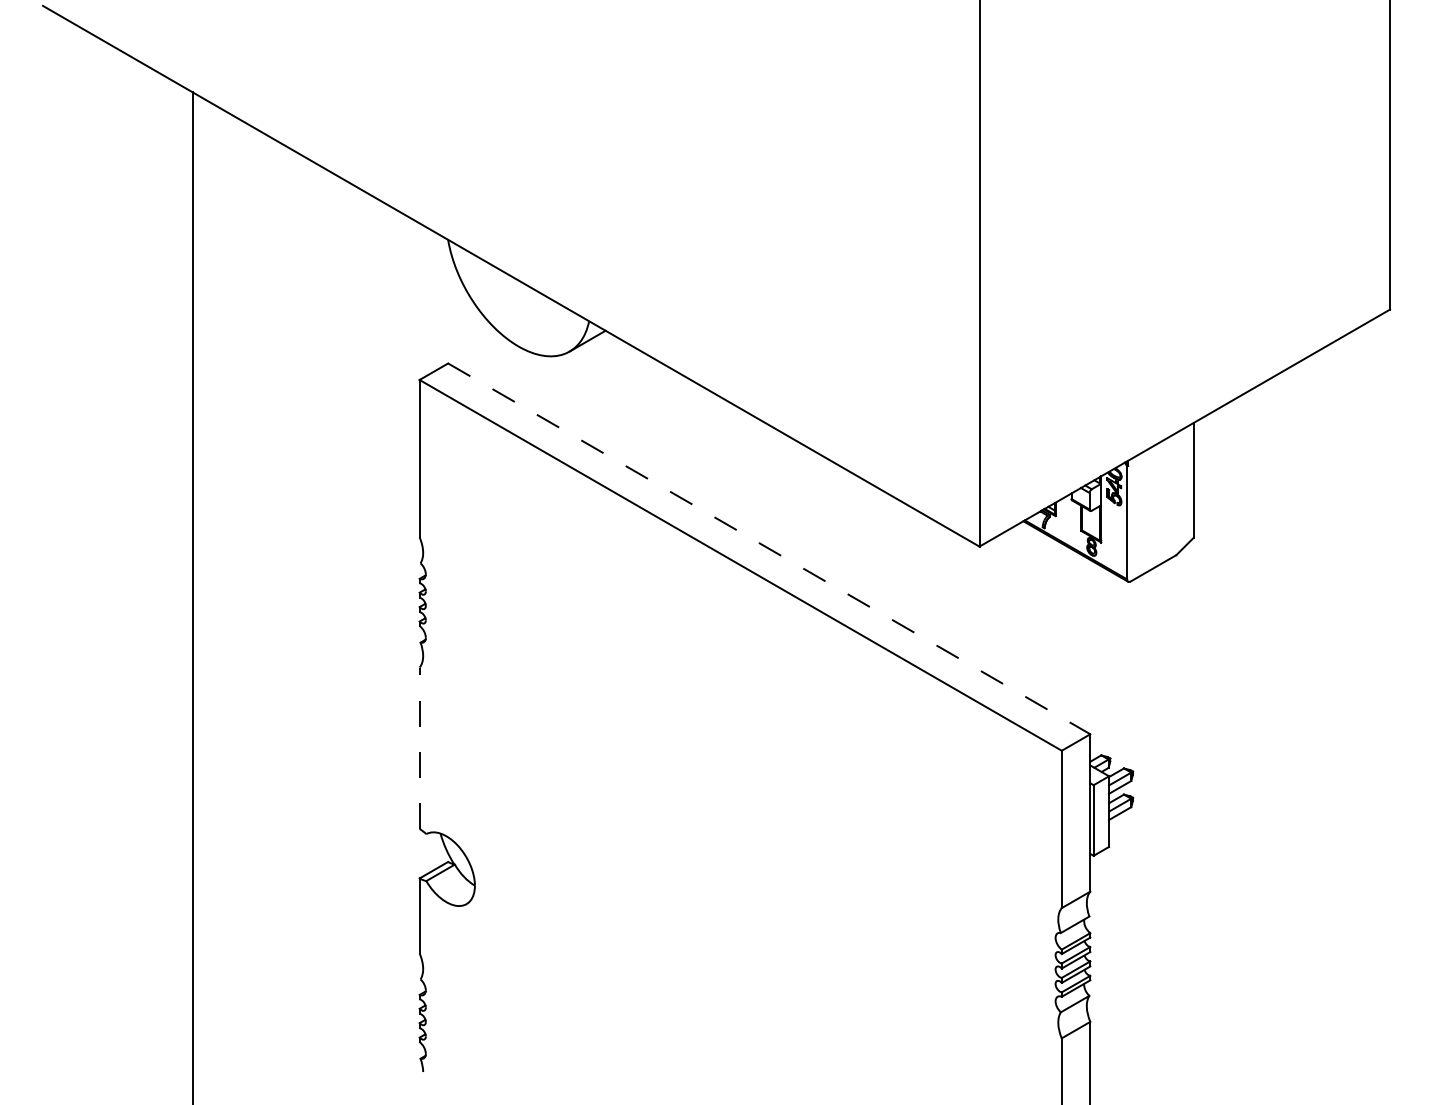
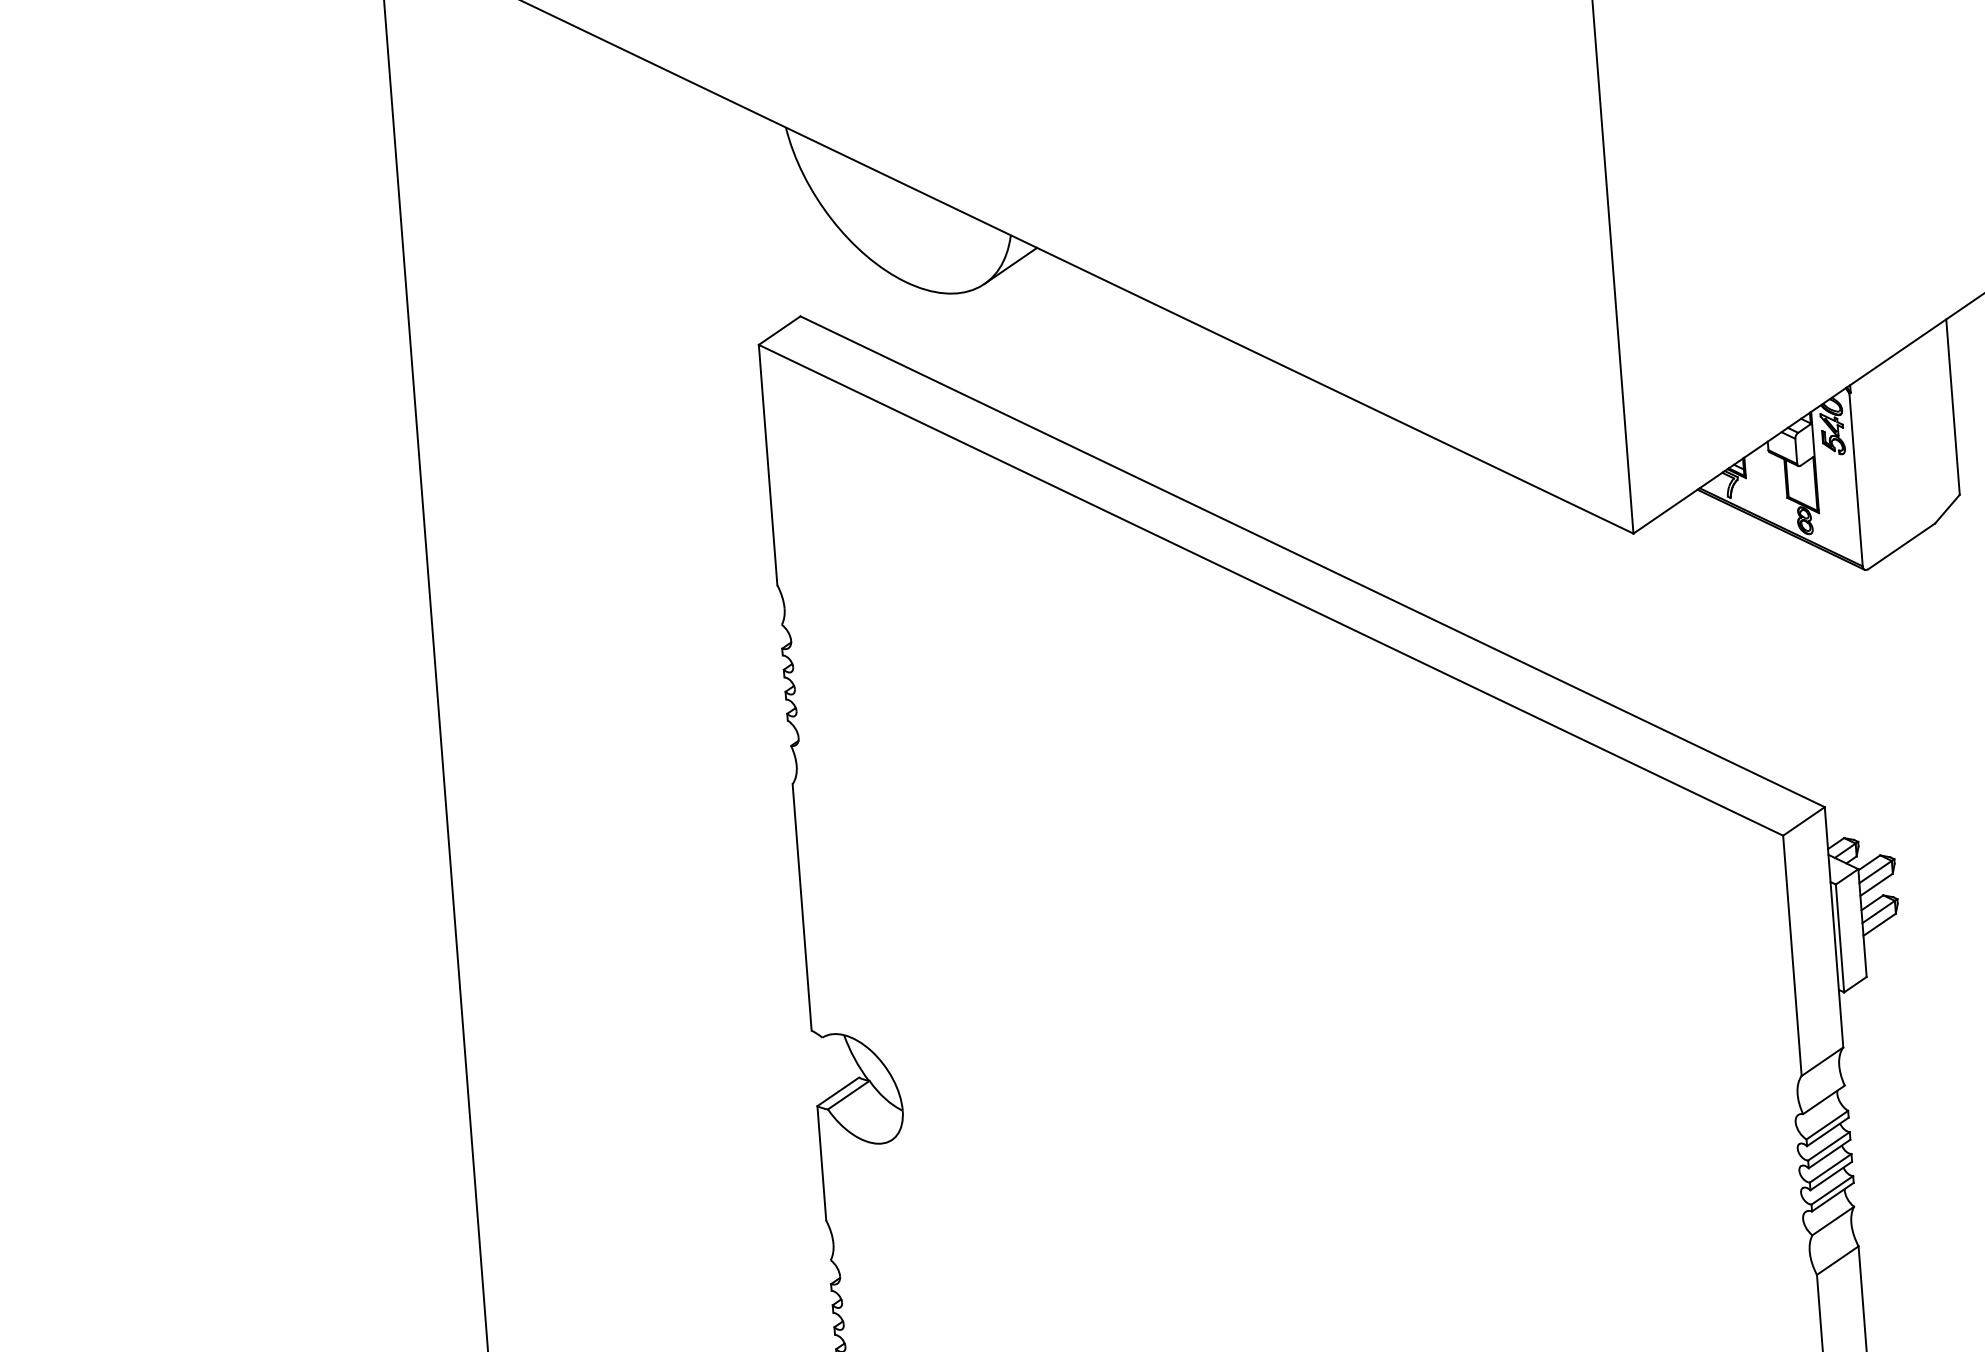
line: (769, 548) -> (1312, 561), dashed -> solid
line: (419, 748) -> (801, 907), dashed -> solid

